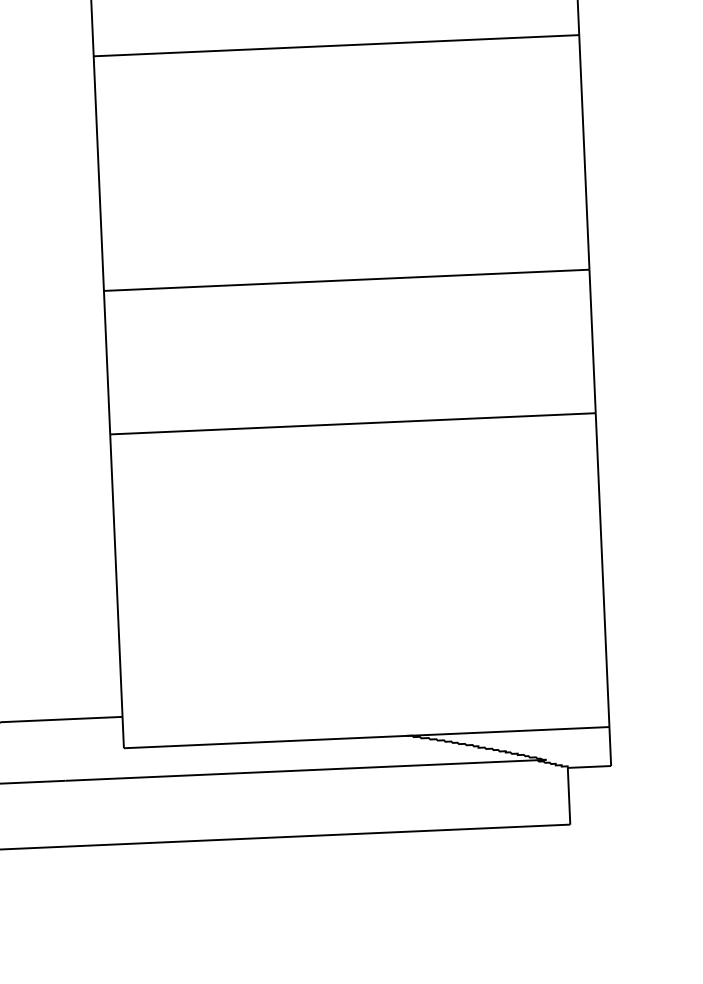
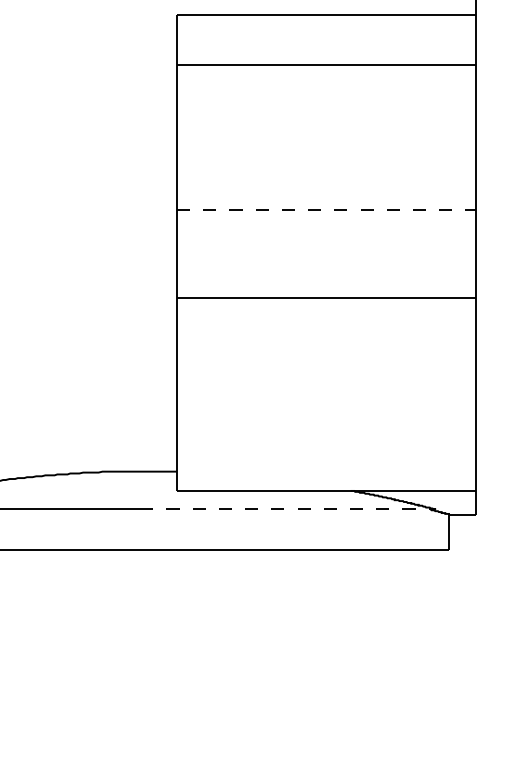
line: (347, 280) -> (326, 209), solid -> dashed
line: (306, 770) -> (288, 509), solid -> dashed

